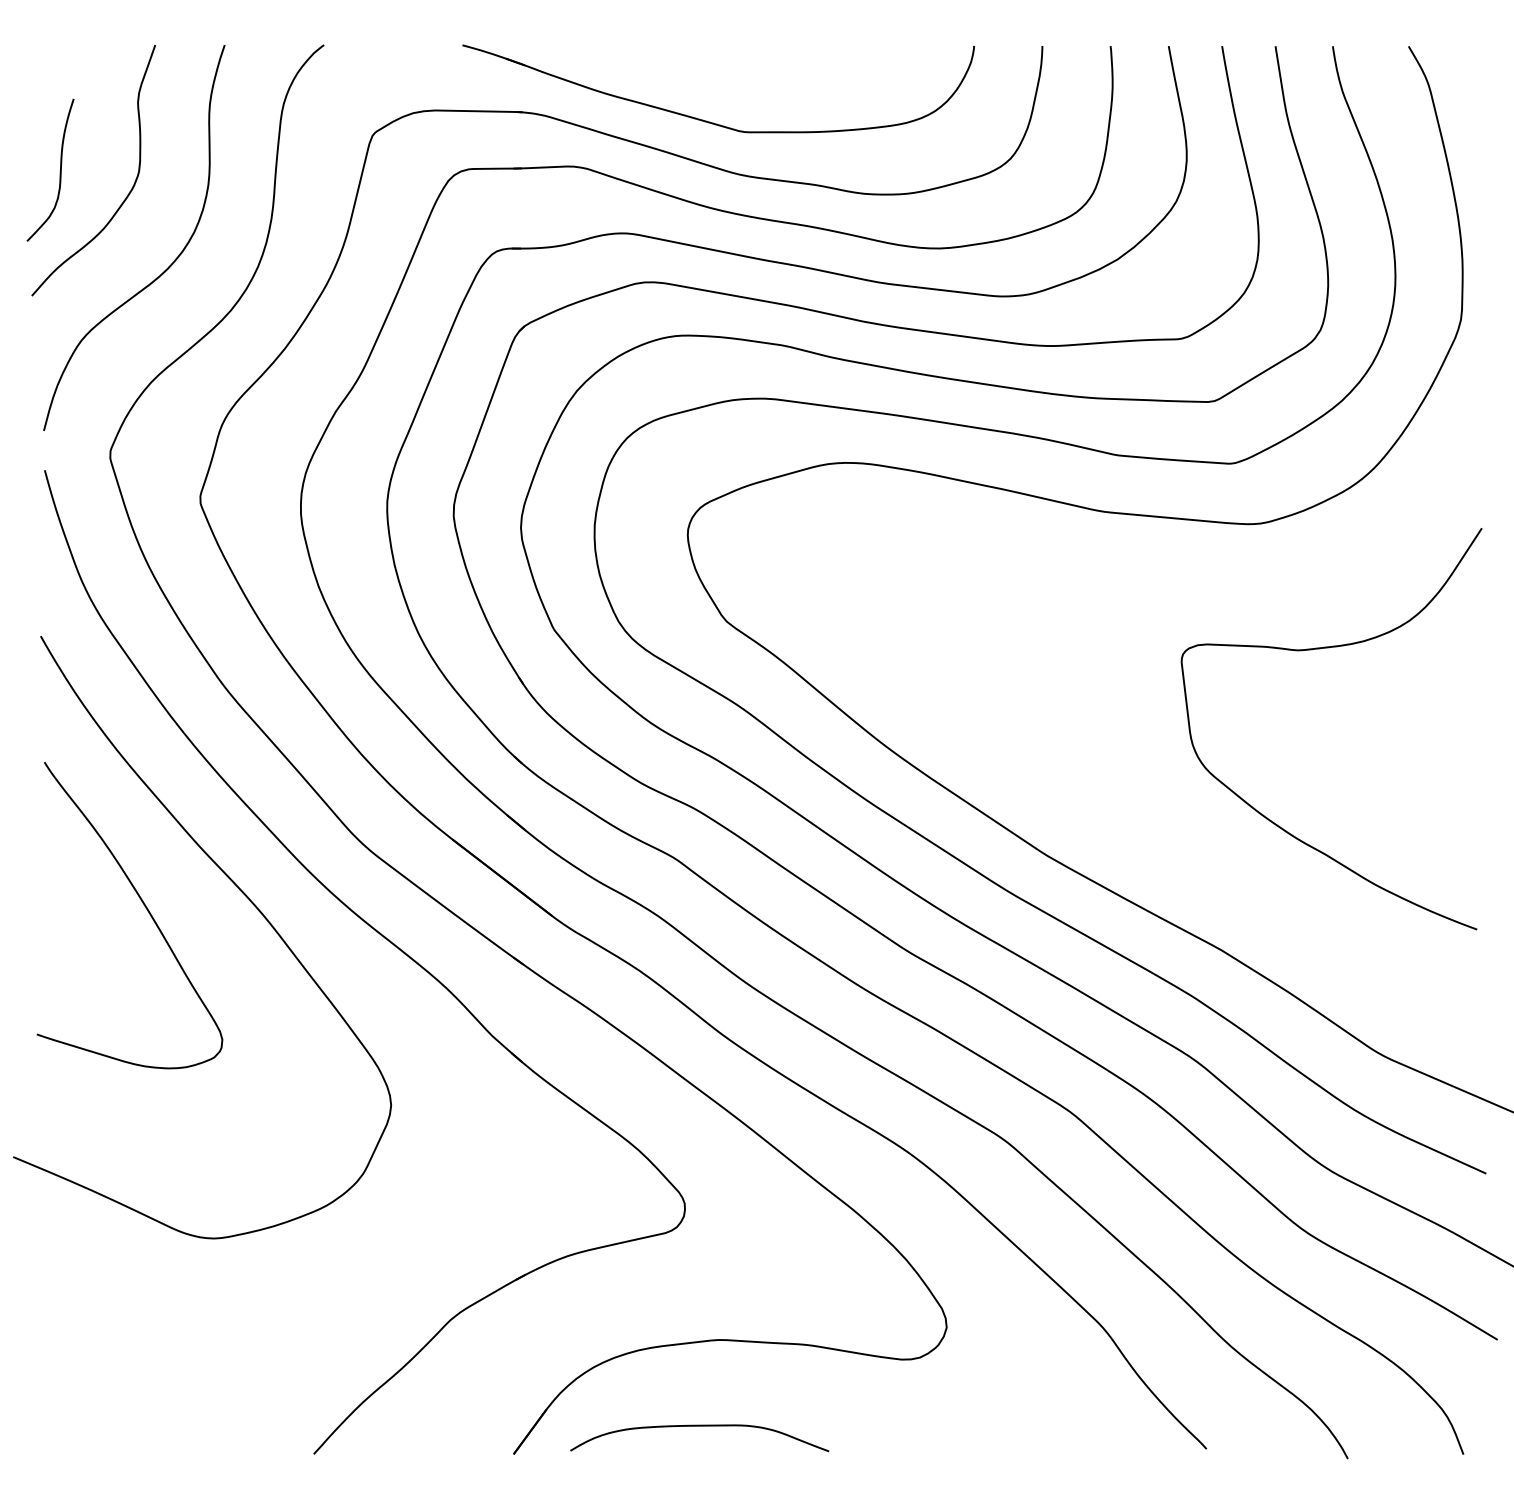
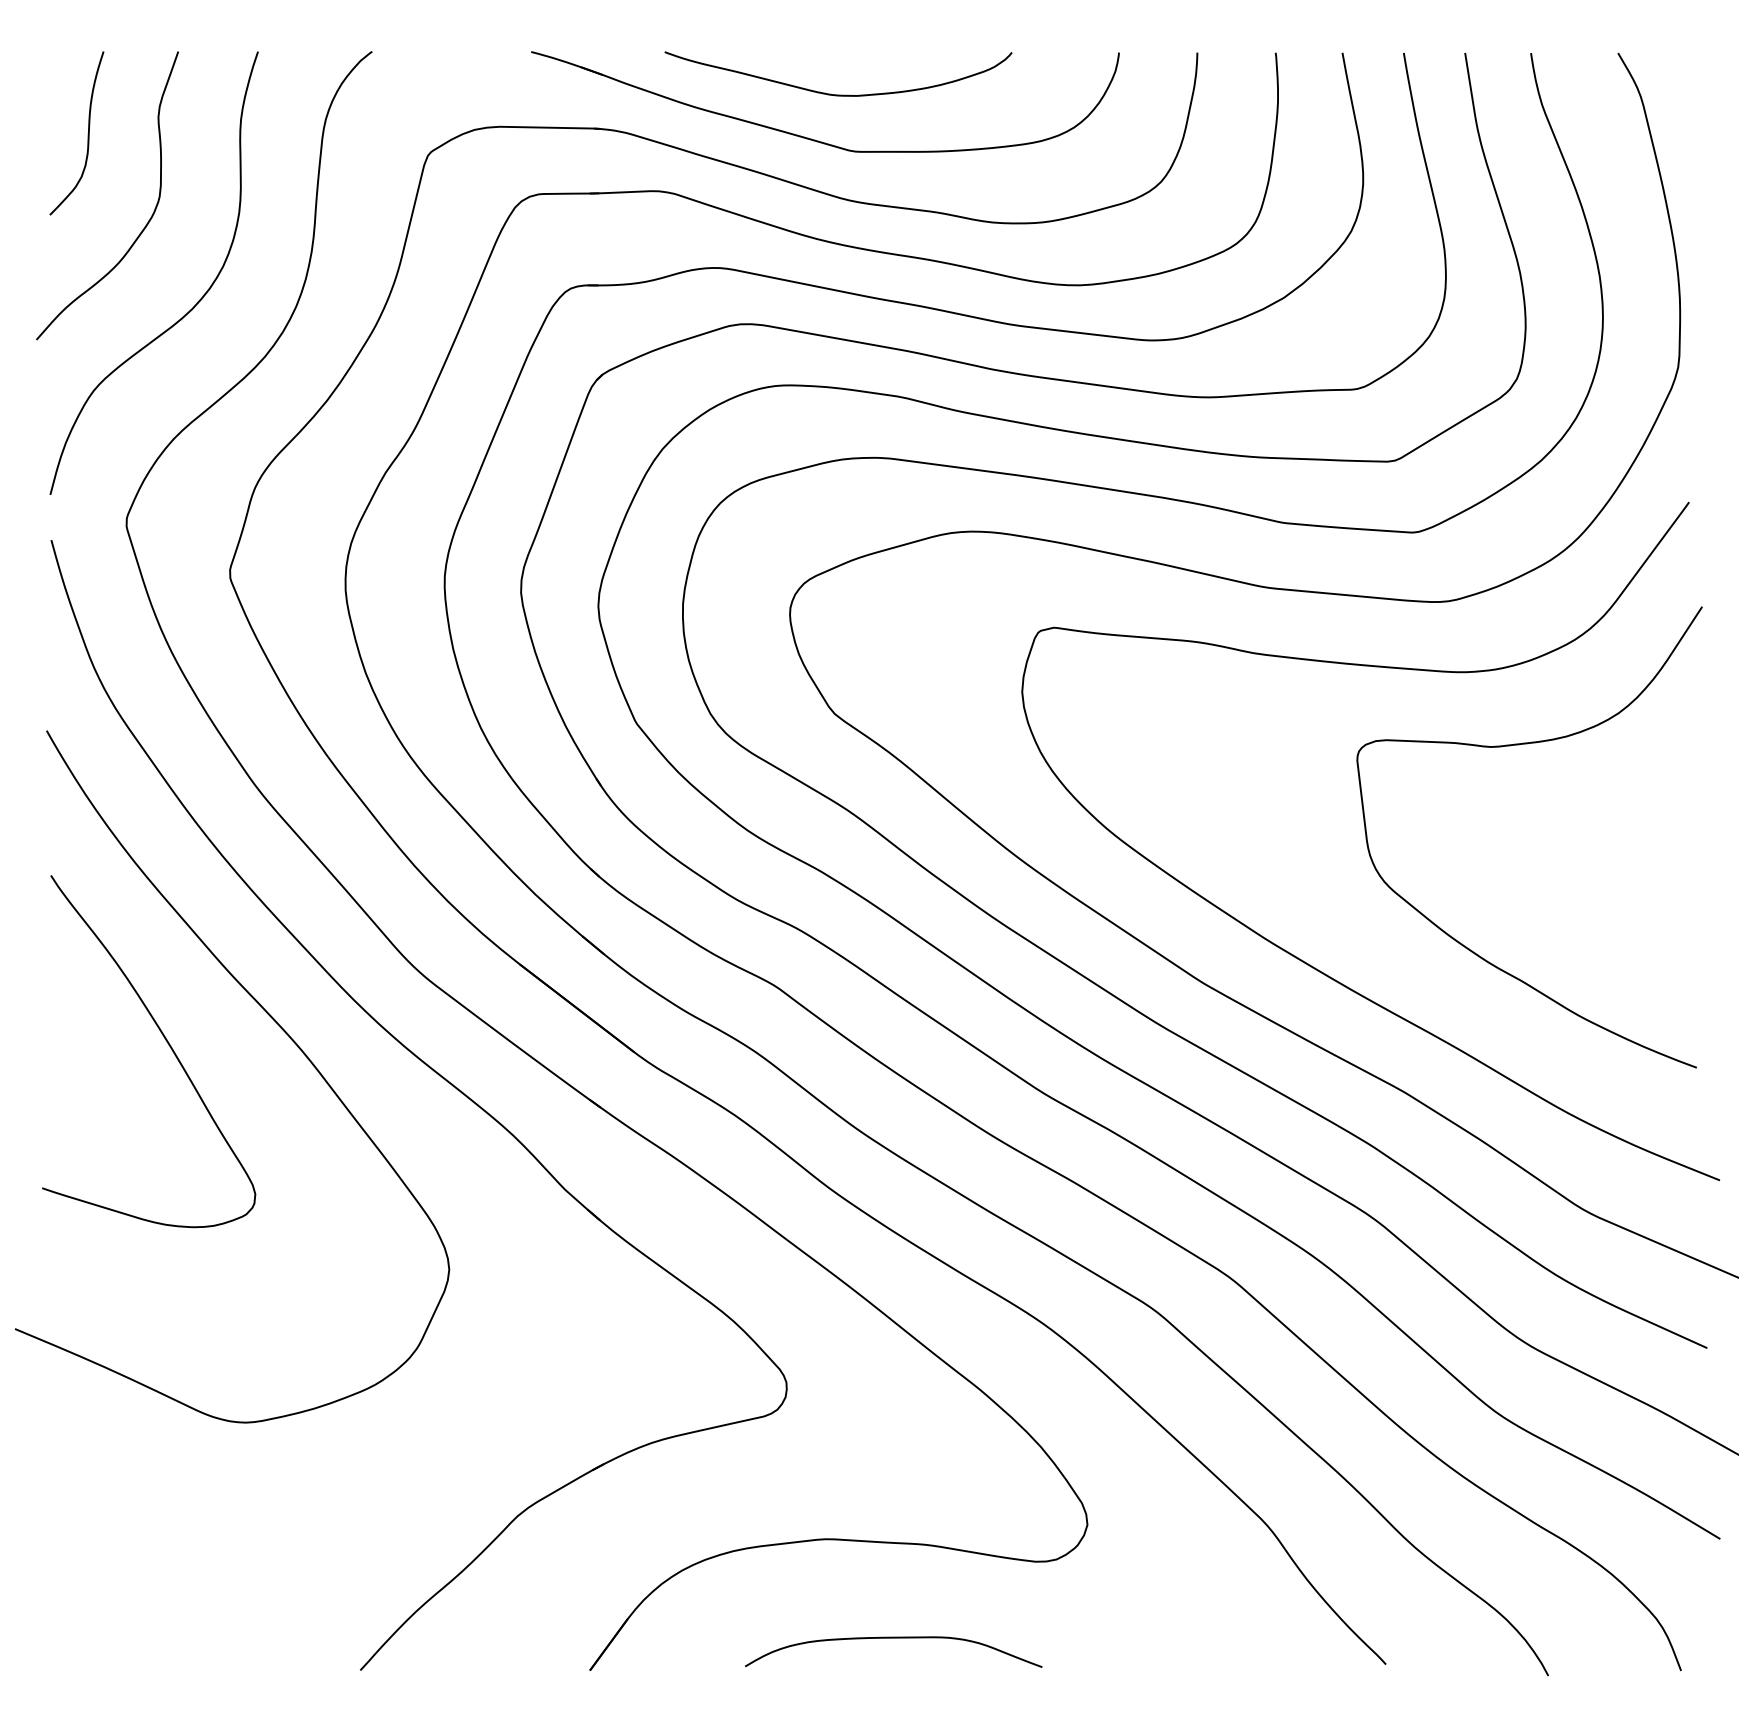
curve: (730, 82) -> (838, 94), added
curve: (59, 170) -> (87, 133), moved
curve: (1132, 834) -> (1300, 958), added
curve: (699, 1426) -> (893, 1638), moved

